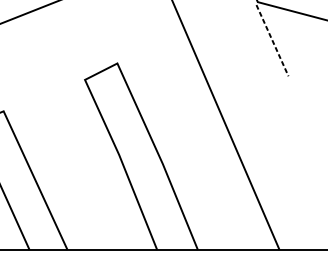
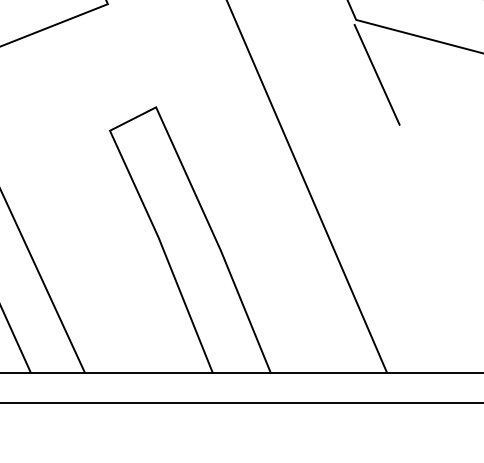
line: (272, 40) -> (377, 74), dashed -> solid

